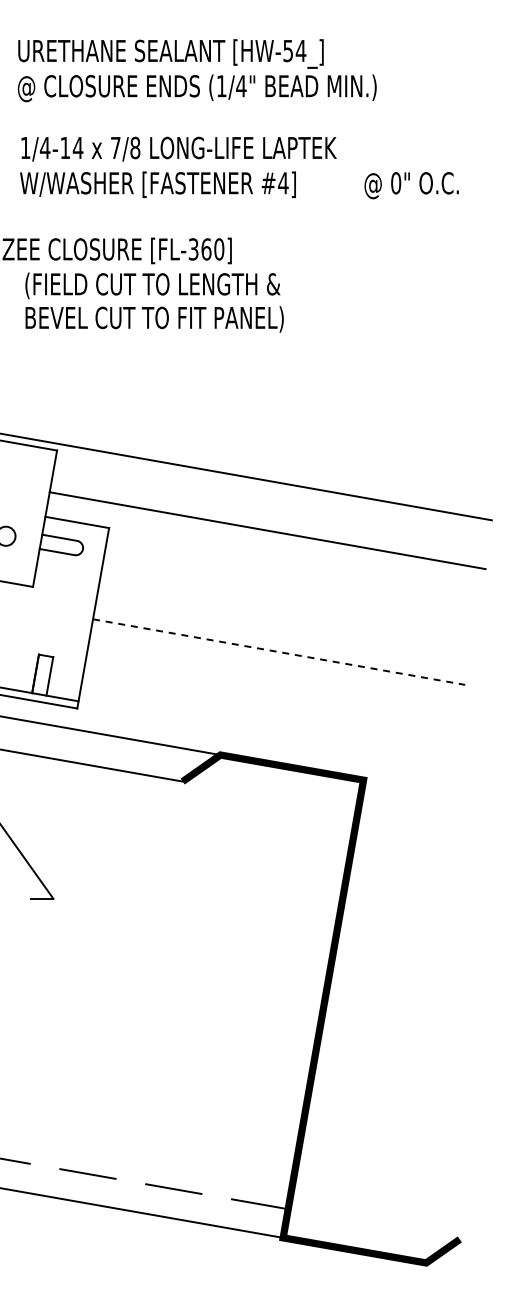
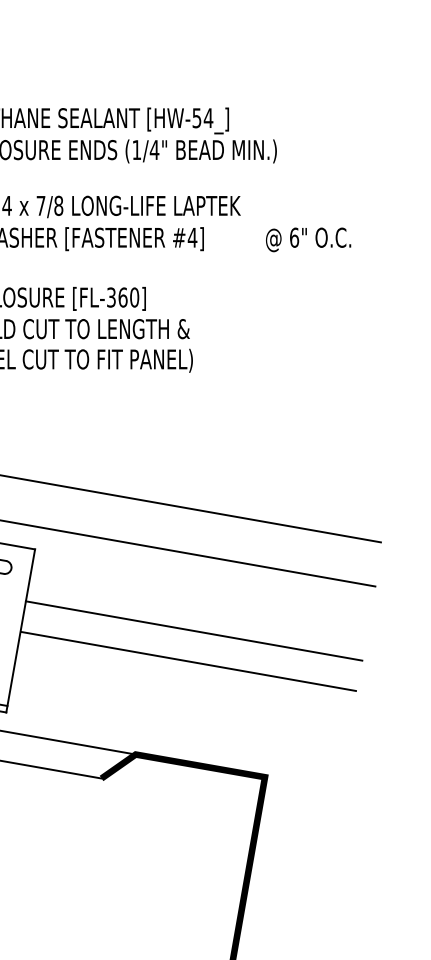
text: (396, 183) -> (294, 237), 0" -> 6"
line: (284, 618) -> (193, 631), added
line: (279, 652) -> (189, 661), dashed -> solid

